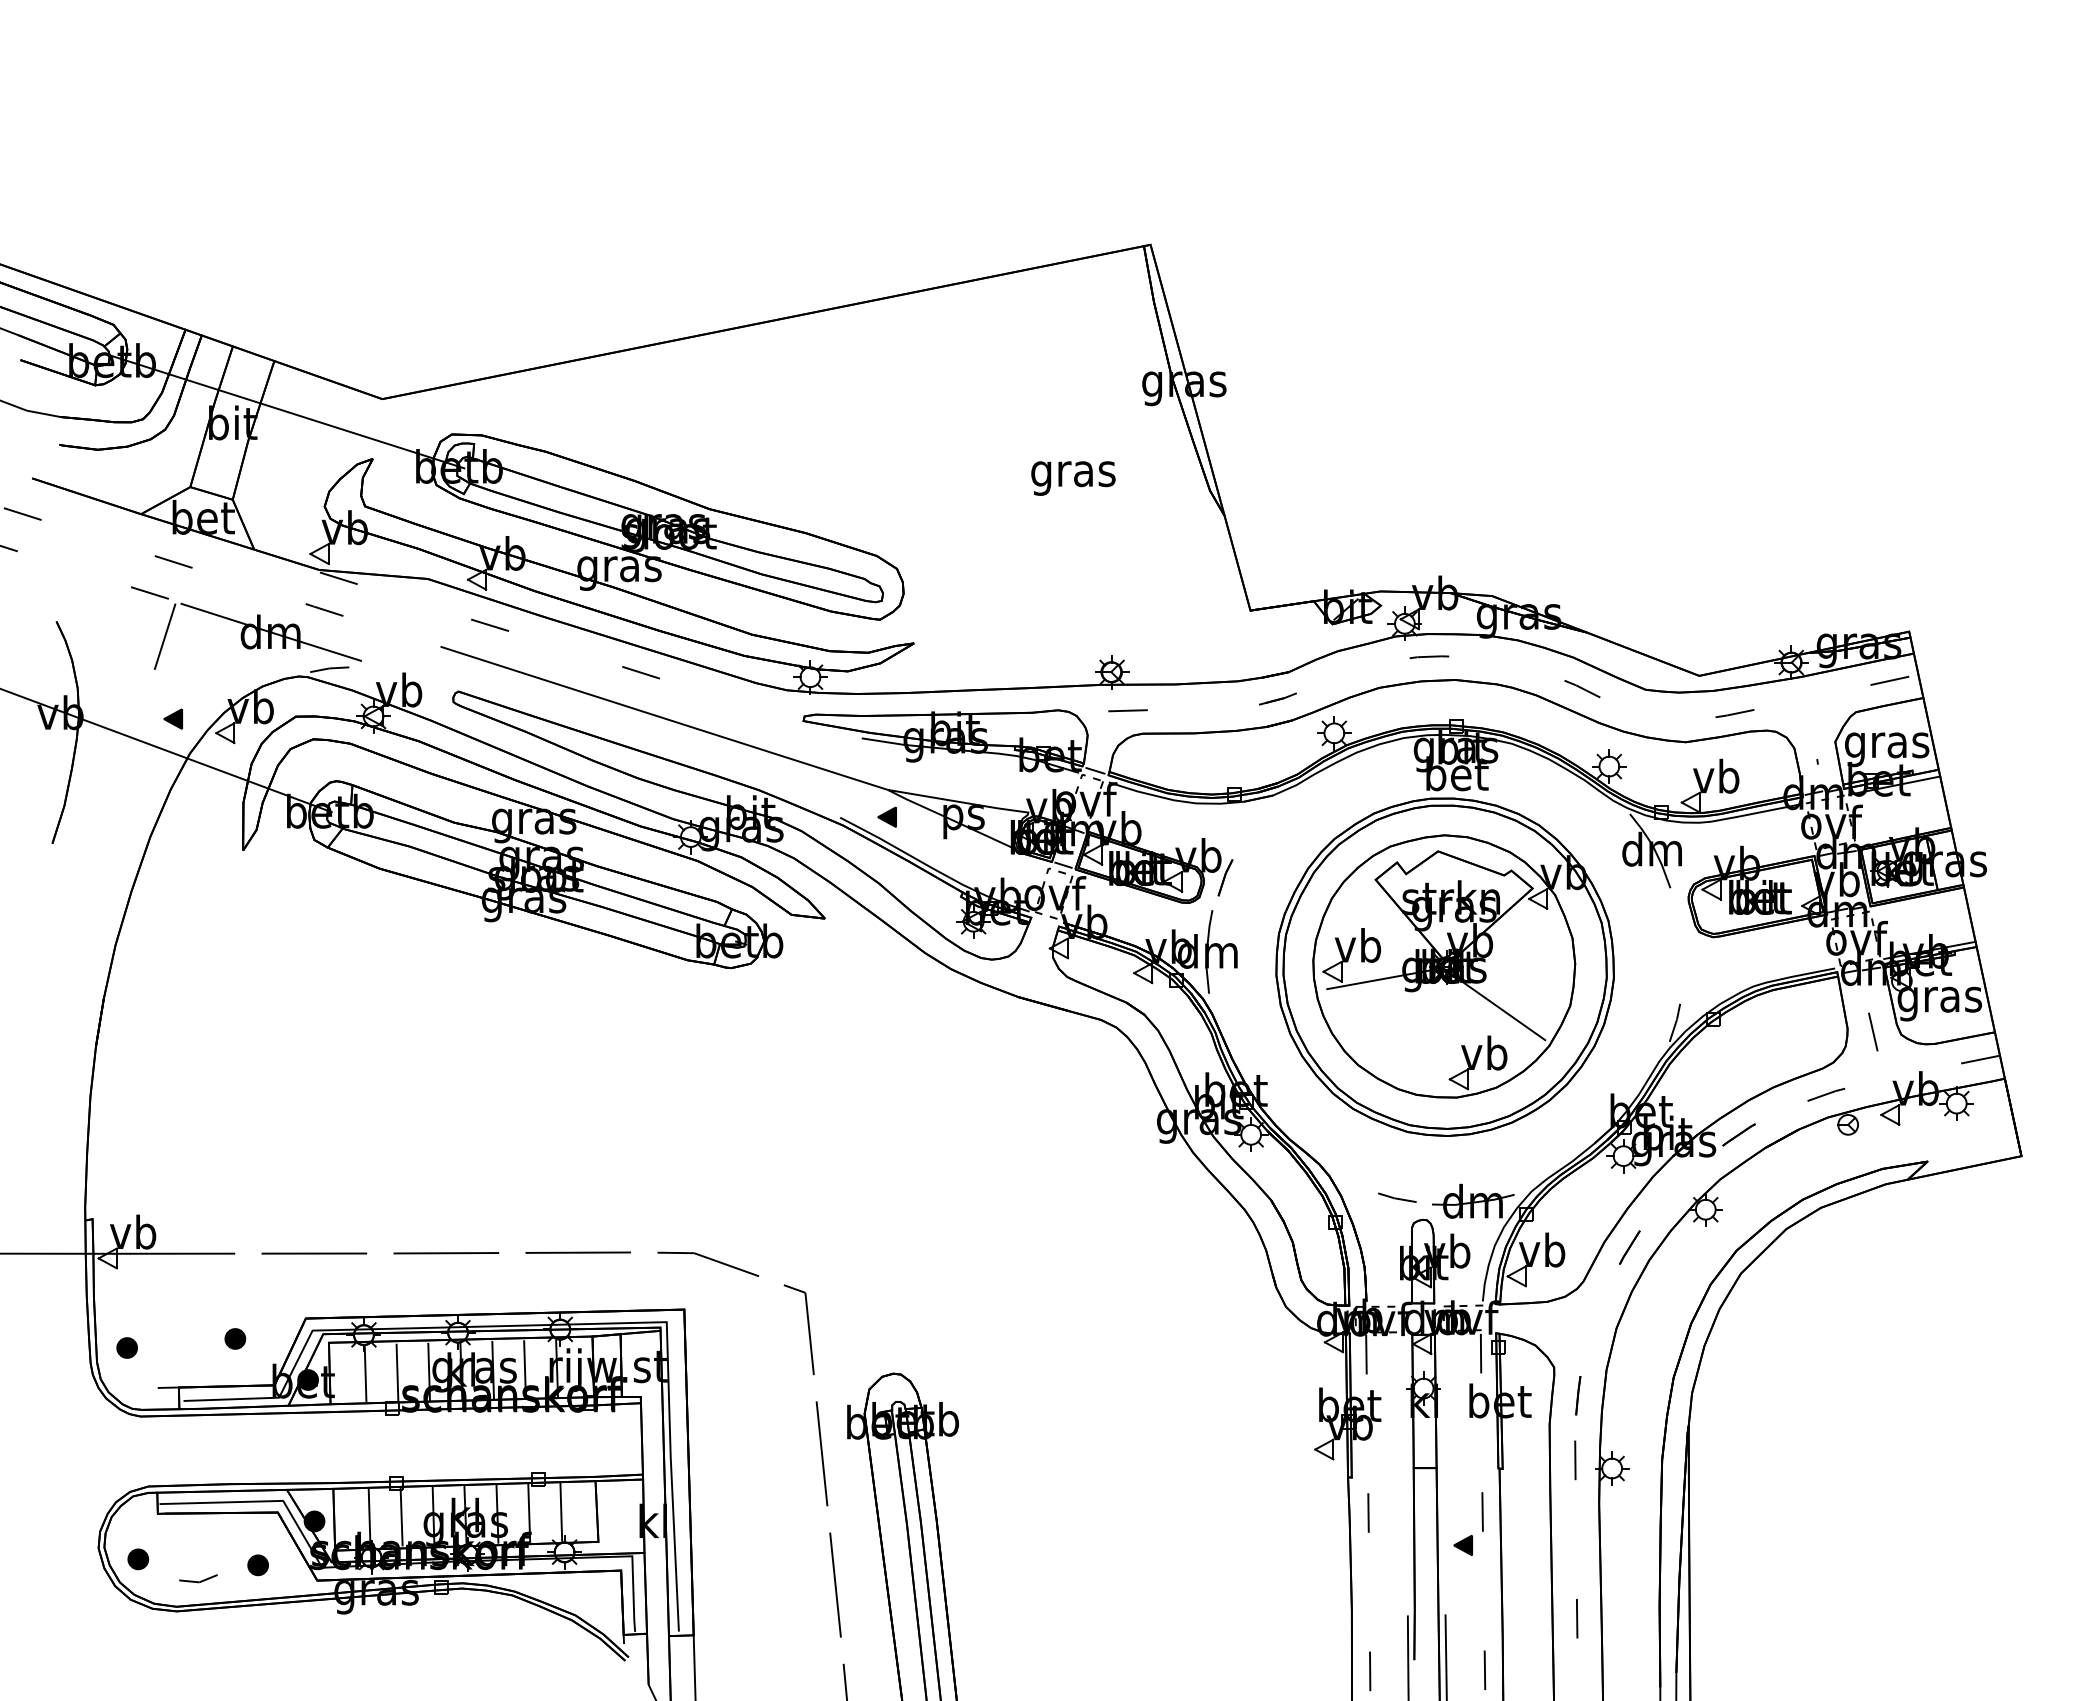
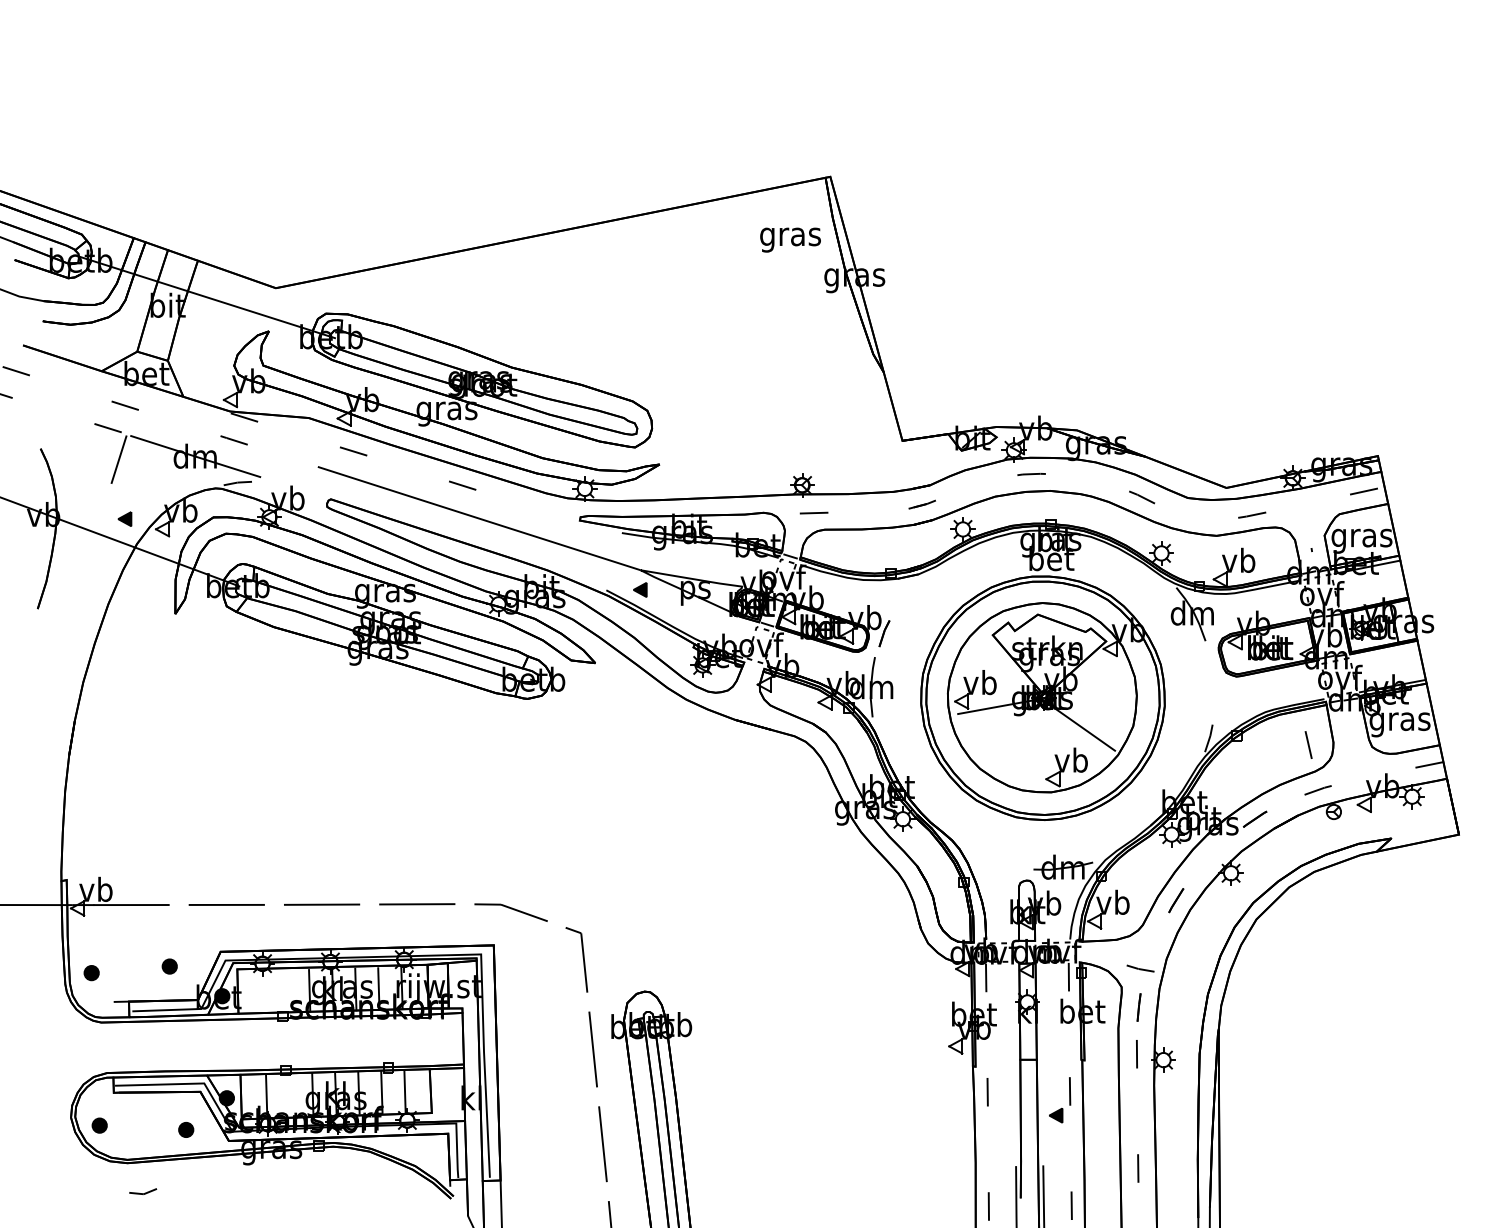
text: (1073, 478) -> (790, 240), moved
line: (1873, 1031) -> (1308, 744), moved
line: (1397, 1197) -> (1140, 968), moved
line: (397, 1373) -> (286, 991), removed
line: (365, 1374) -> (263, 992), removed
line: (401, 1516) -> (289, 1094), removed
line: (200, 1580) -> (144, 1192), moved

